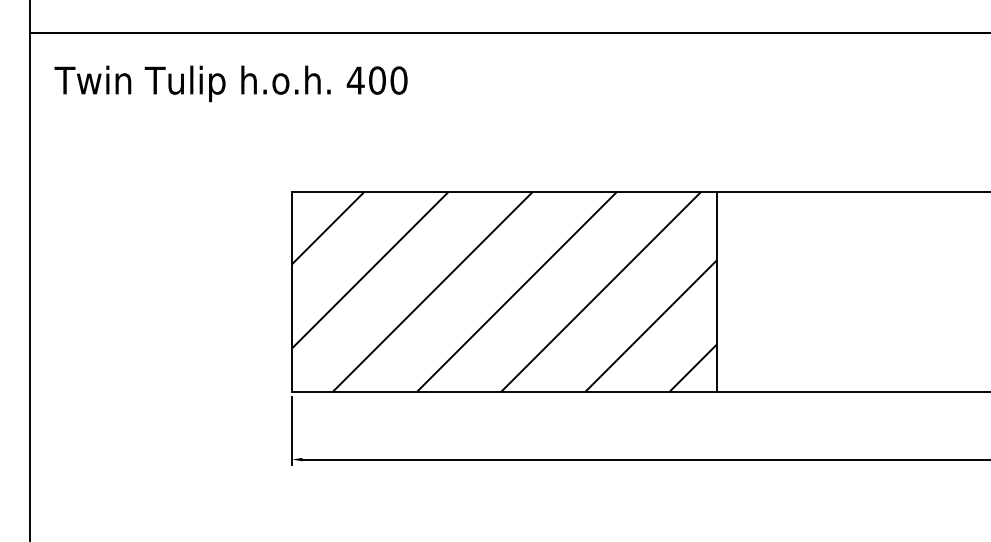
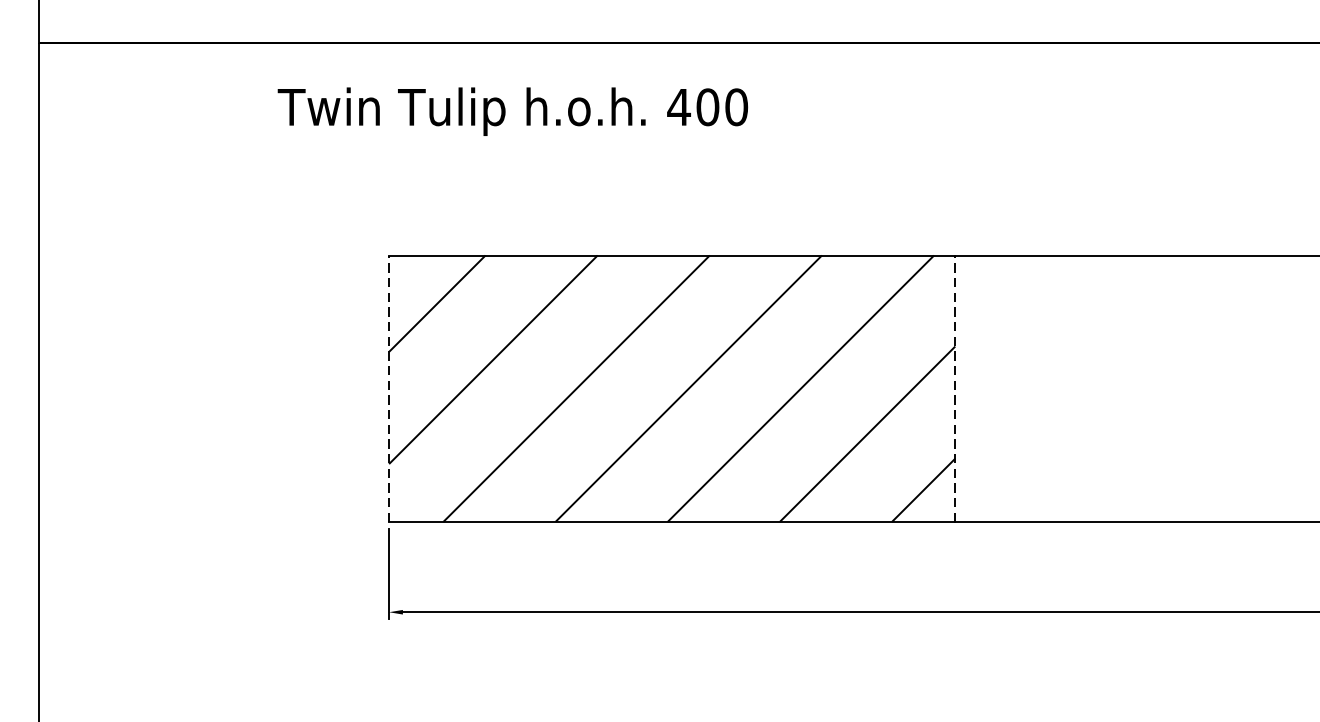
text: (230, 83) -> (512, 111), moved
line: (292, 291) -> (389, 388), solid -> dashed
line: (717, 291) -> (955, 388), solid -> dashed

